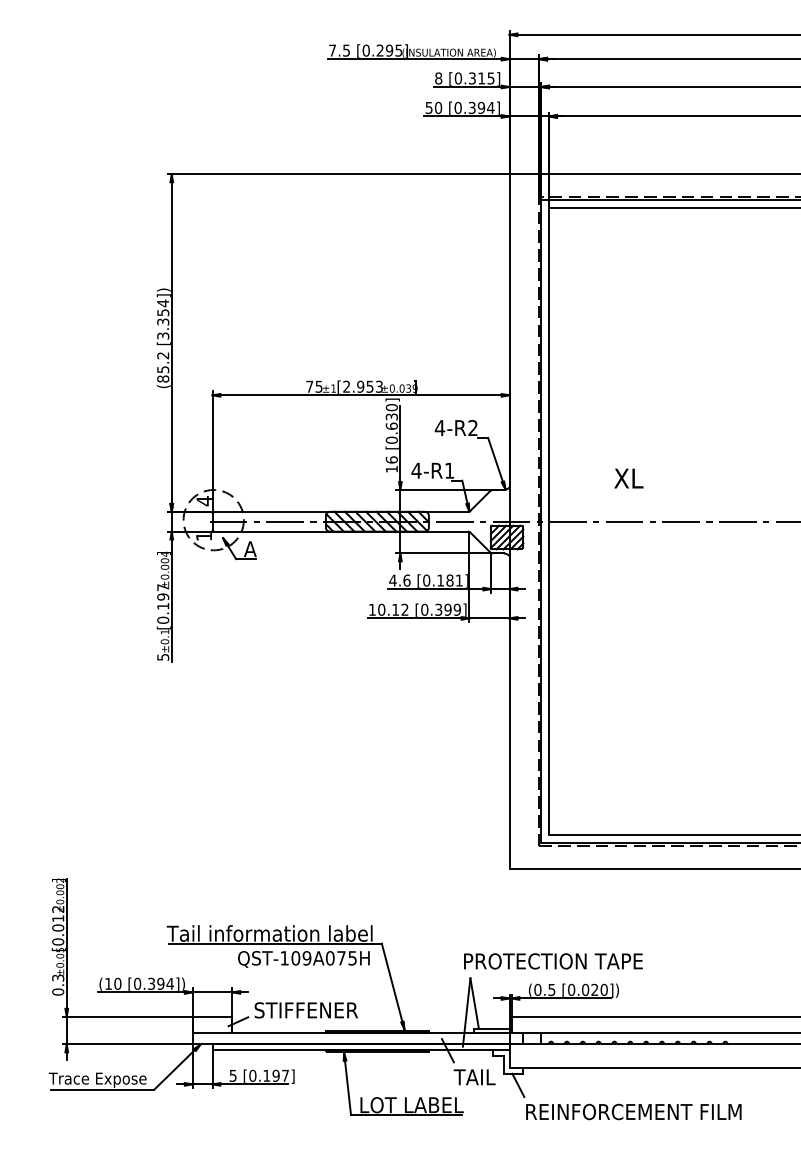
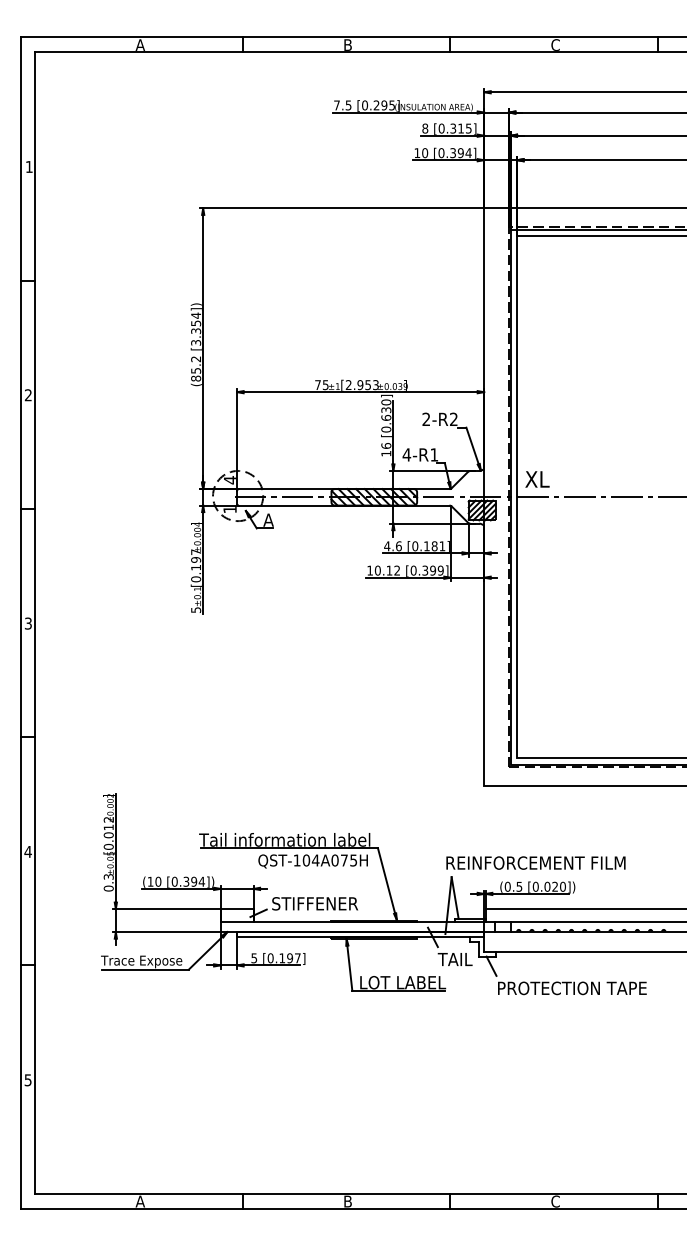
text: (429, 108) -> (417, 153), 50 -> 10
text: (440, 426) -> (426, 418), 4-R2 -> 2-R2
text: (628, 478) -> (537, 479), moved
text: (306, 958) -> (315, 860), QST-109A075H -> QST-104A075H
text: (572, 960) -> (536, 862), PROTECTION TAPE -> REINFORCEMENT FILM
text: (634, 1112) -> (588, 988), REINFORCEMENT FILM -> PROTECTION TAPE

